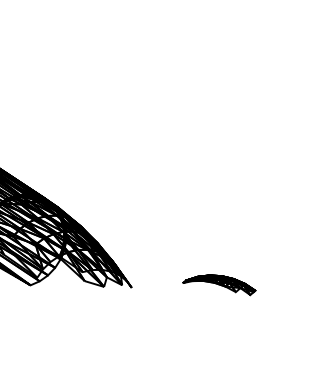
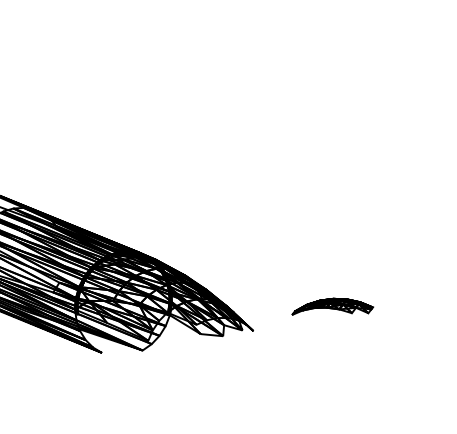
part: (219, 282) -> (332, 306), moved

